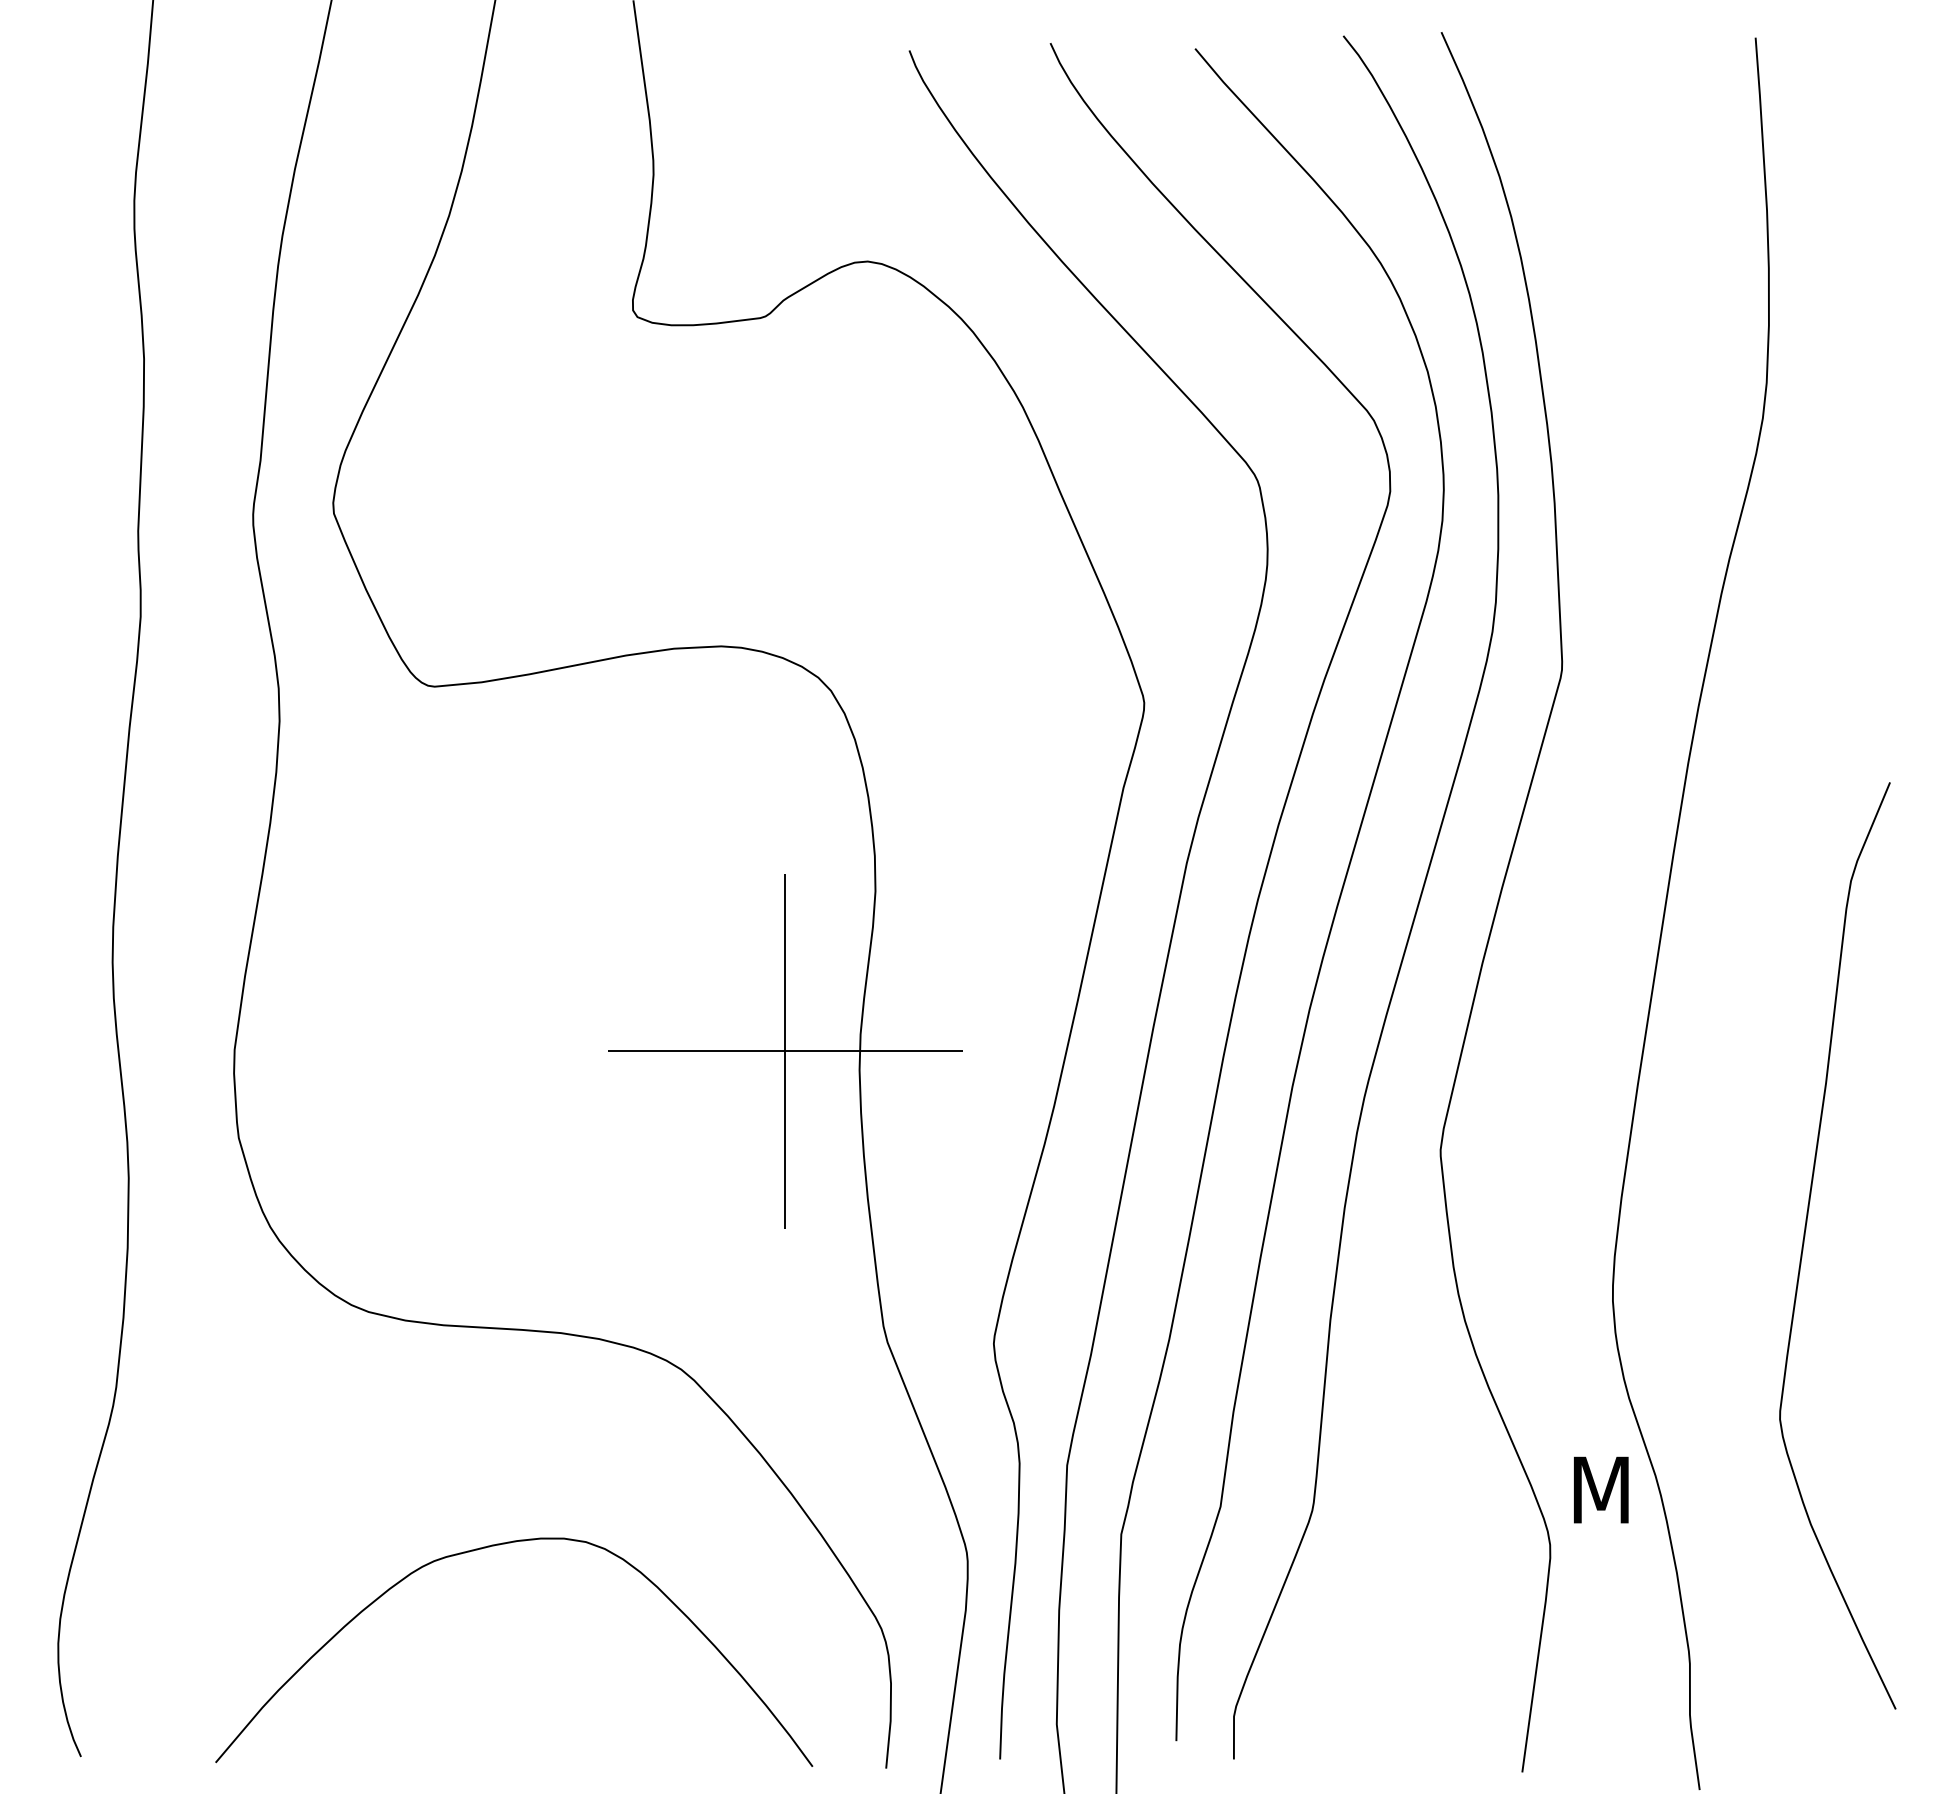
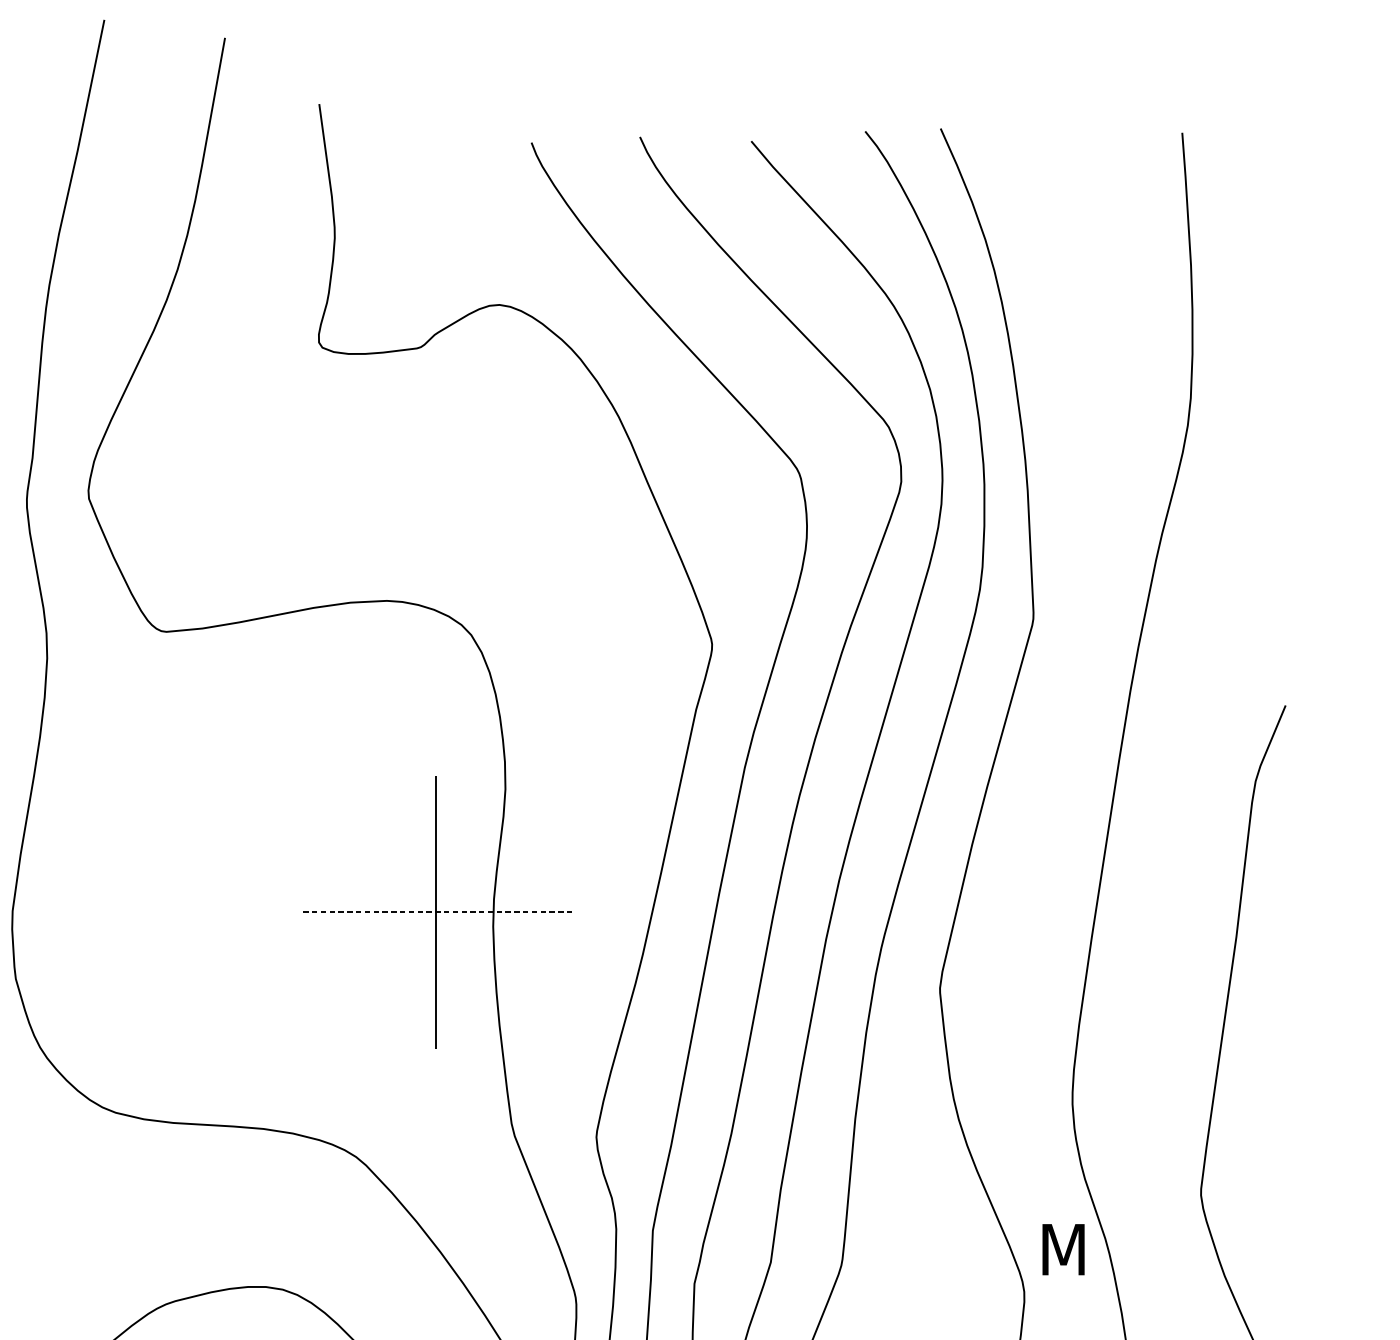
line: (784, 1051) -> (435, 912), solid -> dashed

